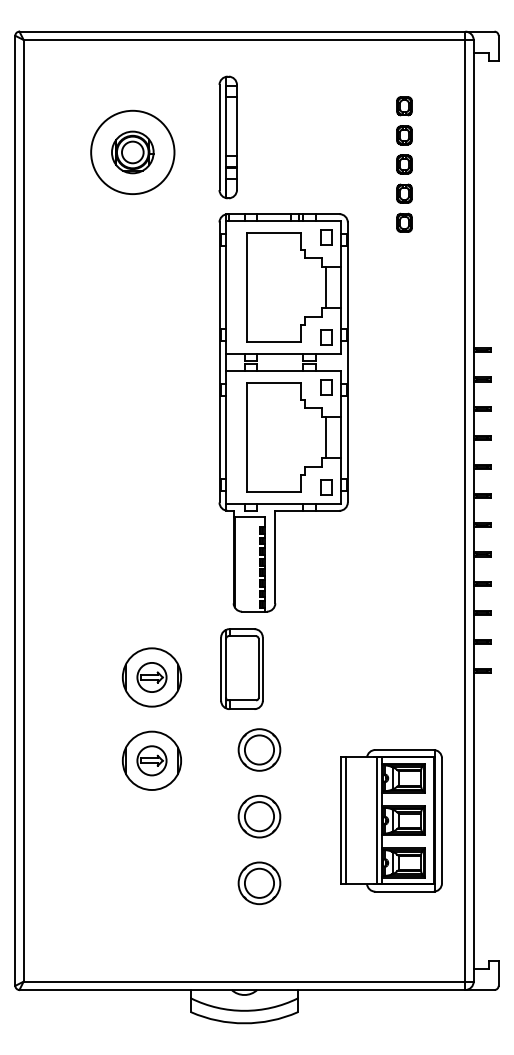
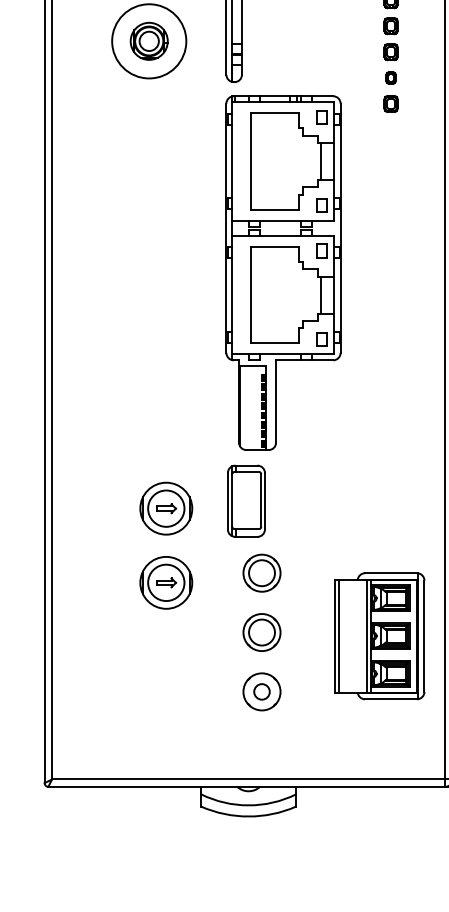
part: (404, 193) -> (391, 77), size x0.7
circle: (151, 677) -> (165, 508), size x1.4
circle: (151, 760) -> (165, 582), size x1.4
circle: (259, 882) -> (262, 691), size x0.6

